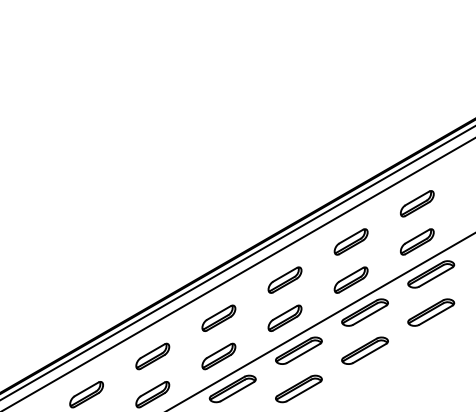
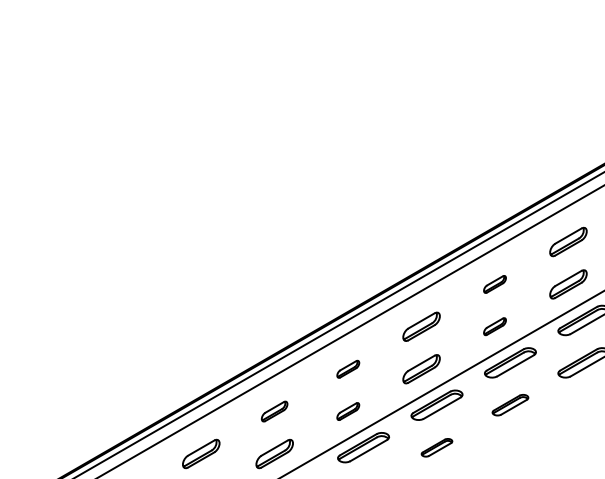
part: (350, 242) -> (494, 284), size x0.6
part: (350, 279) -> (494, 326), size x0.6
part: (219, 318) -> (348, 369), size x0.6
part: (365, 350) -> (510, 404), size x0.7
part: (152, 356) -> (274, 411), size x0.7
part: (219, 356) -> (348, 411), size x0.6
part: (298, 388) -> (436, 447), size x0.6

